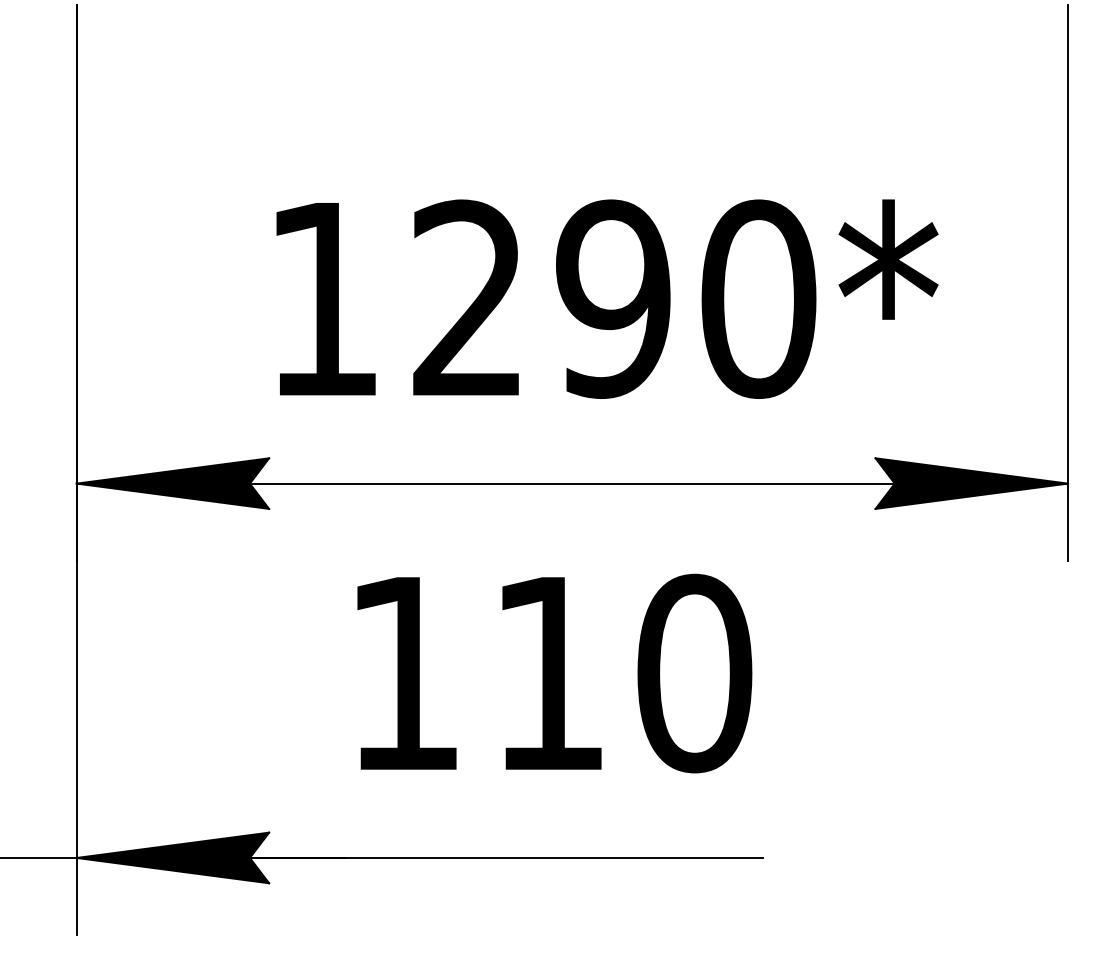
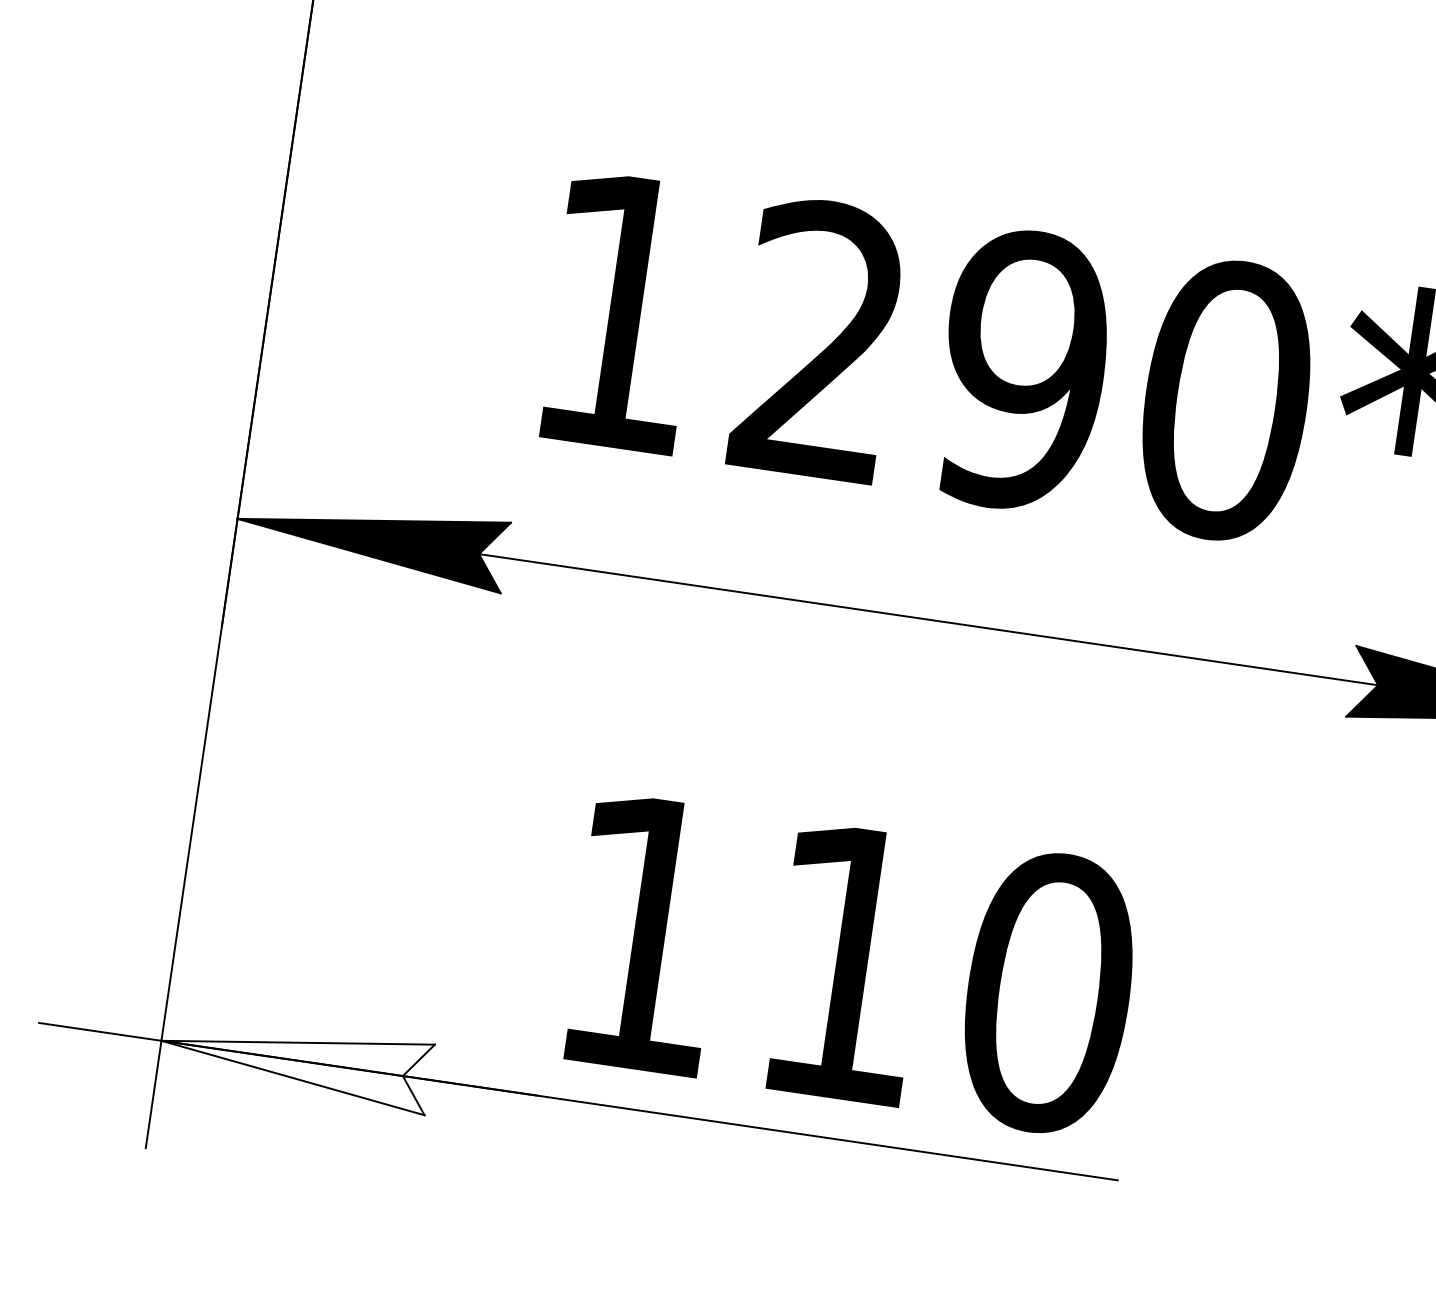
text: (554, 673) -> (852, 964), moved
fill: (172, 857) -> (295, 1059), removed

